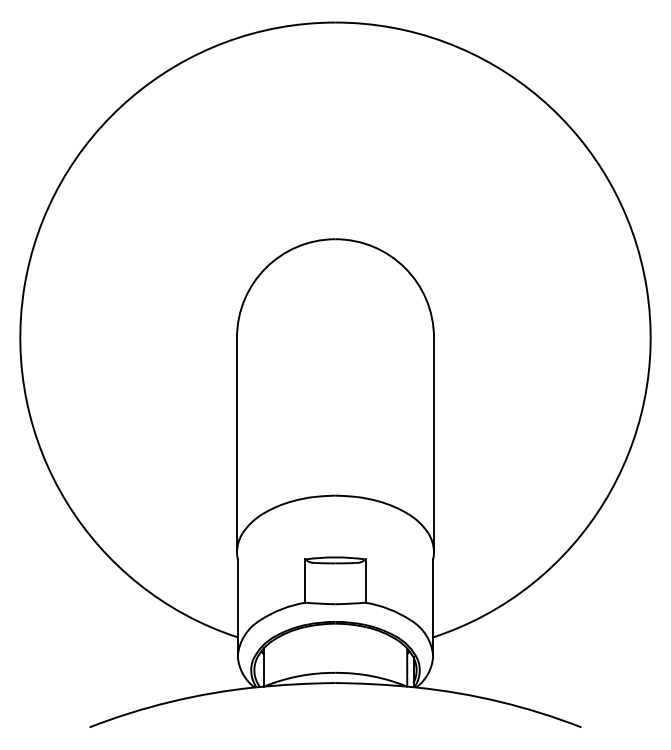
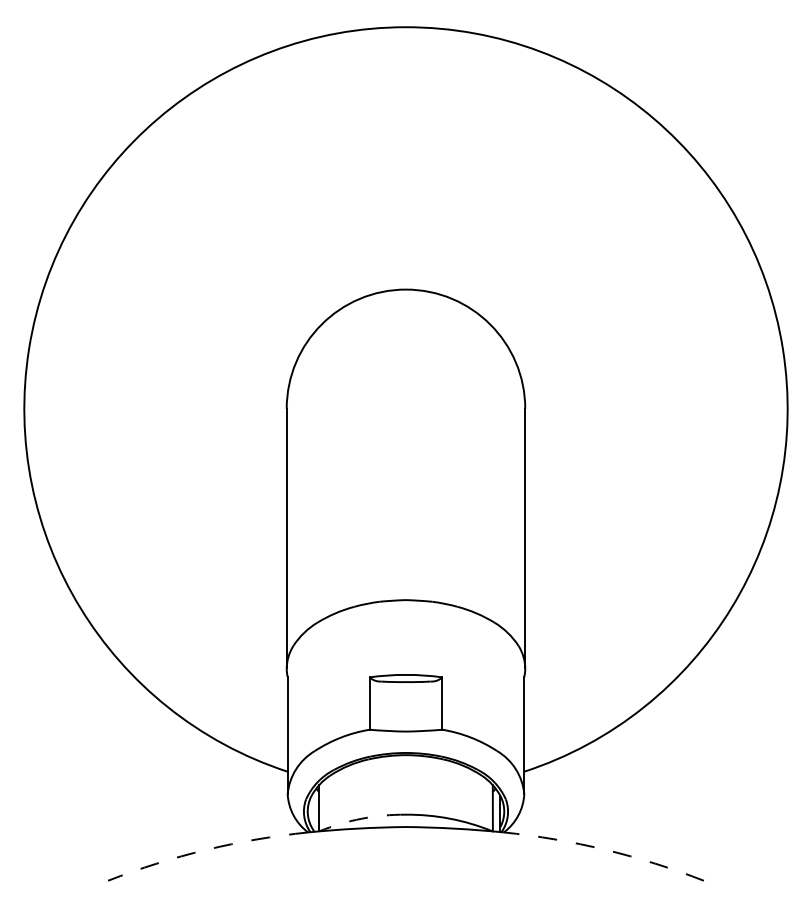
arc: (298, 676) -> (361, 818), solid -> dashed
arc: (170, 701) -> (206, 849), solid -> dashed
arc: (500, 701) -> (605, 849), solid -> dashed

